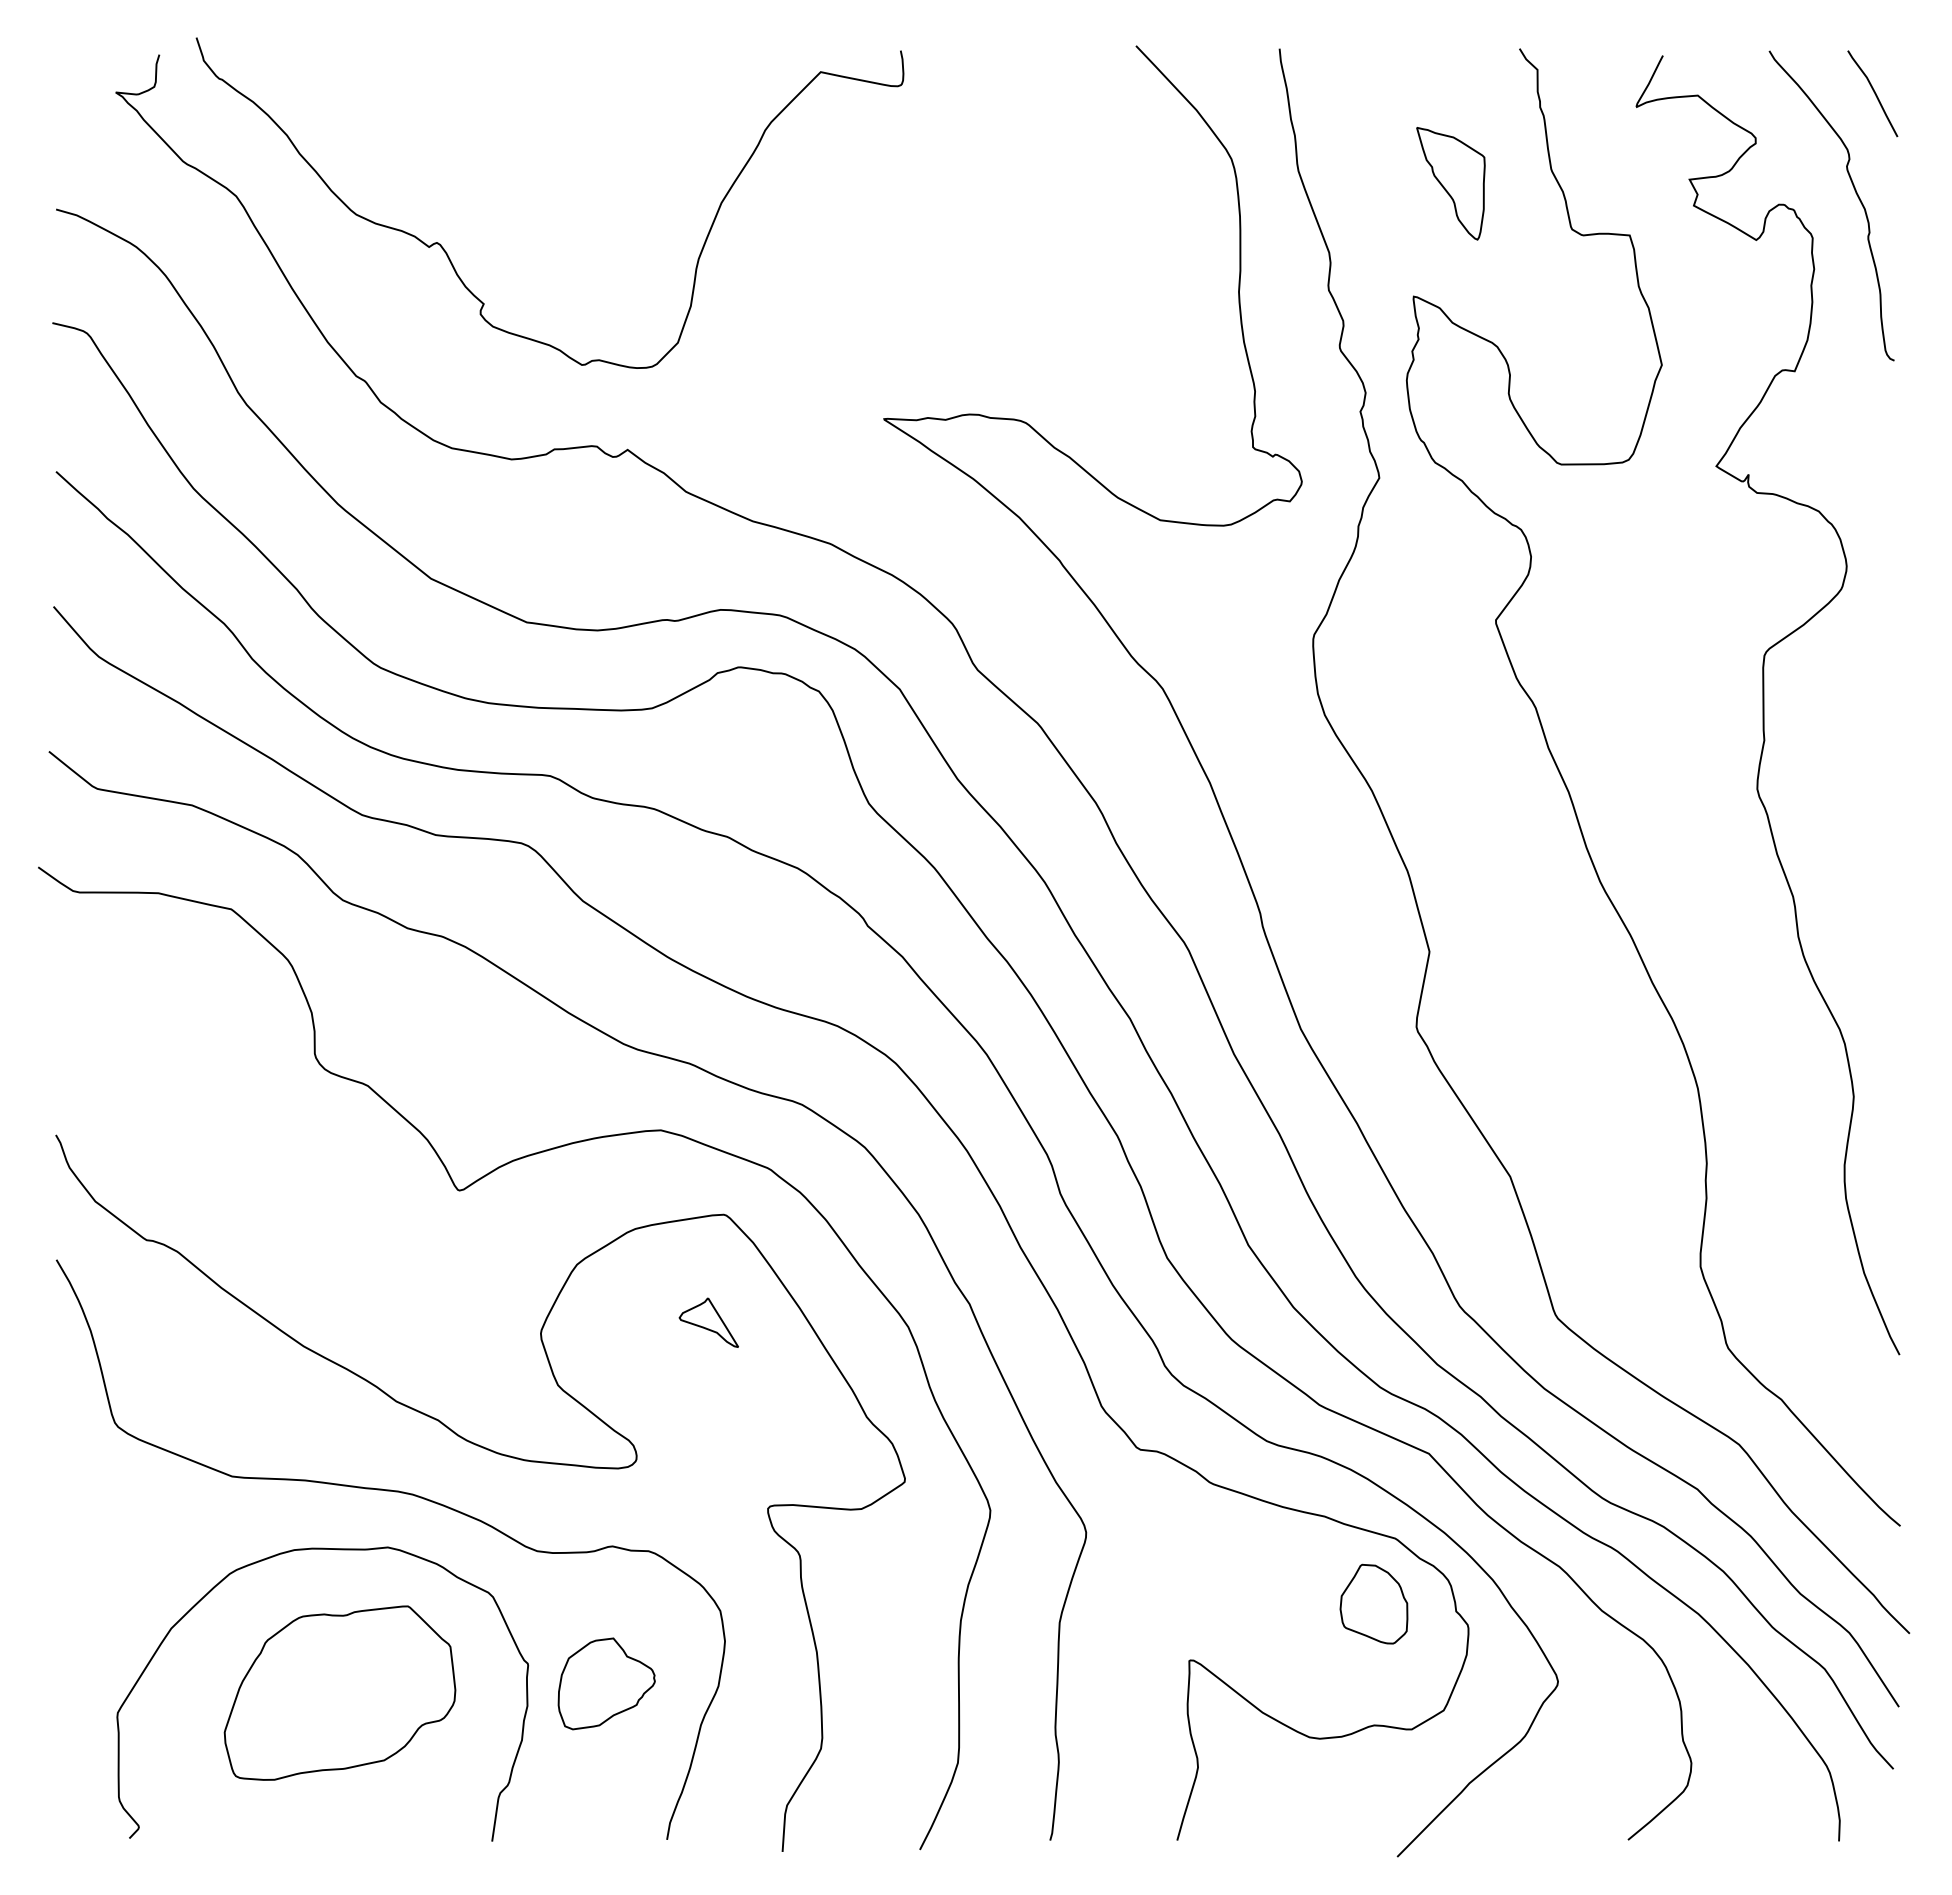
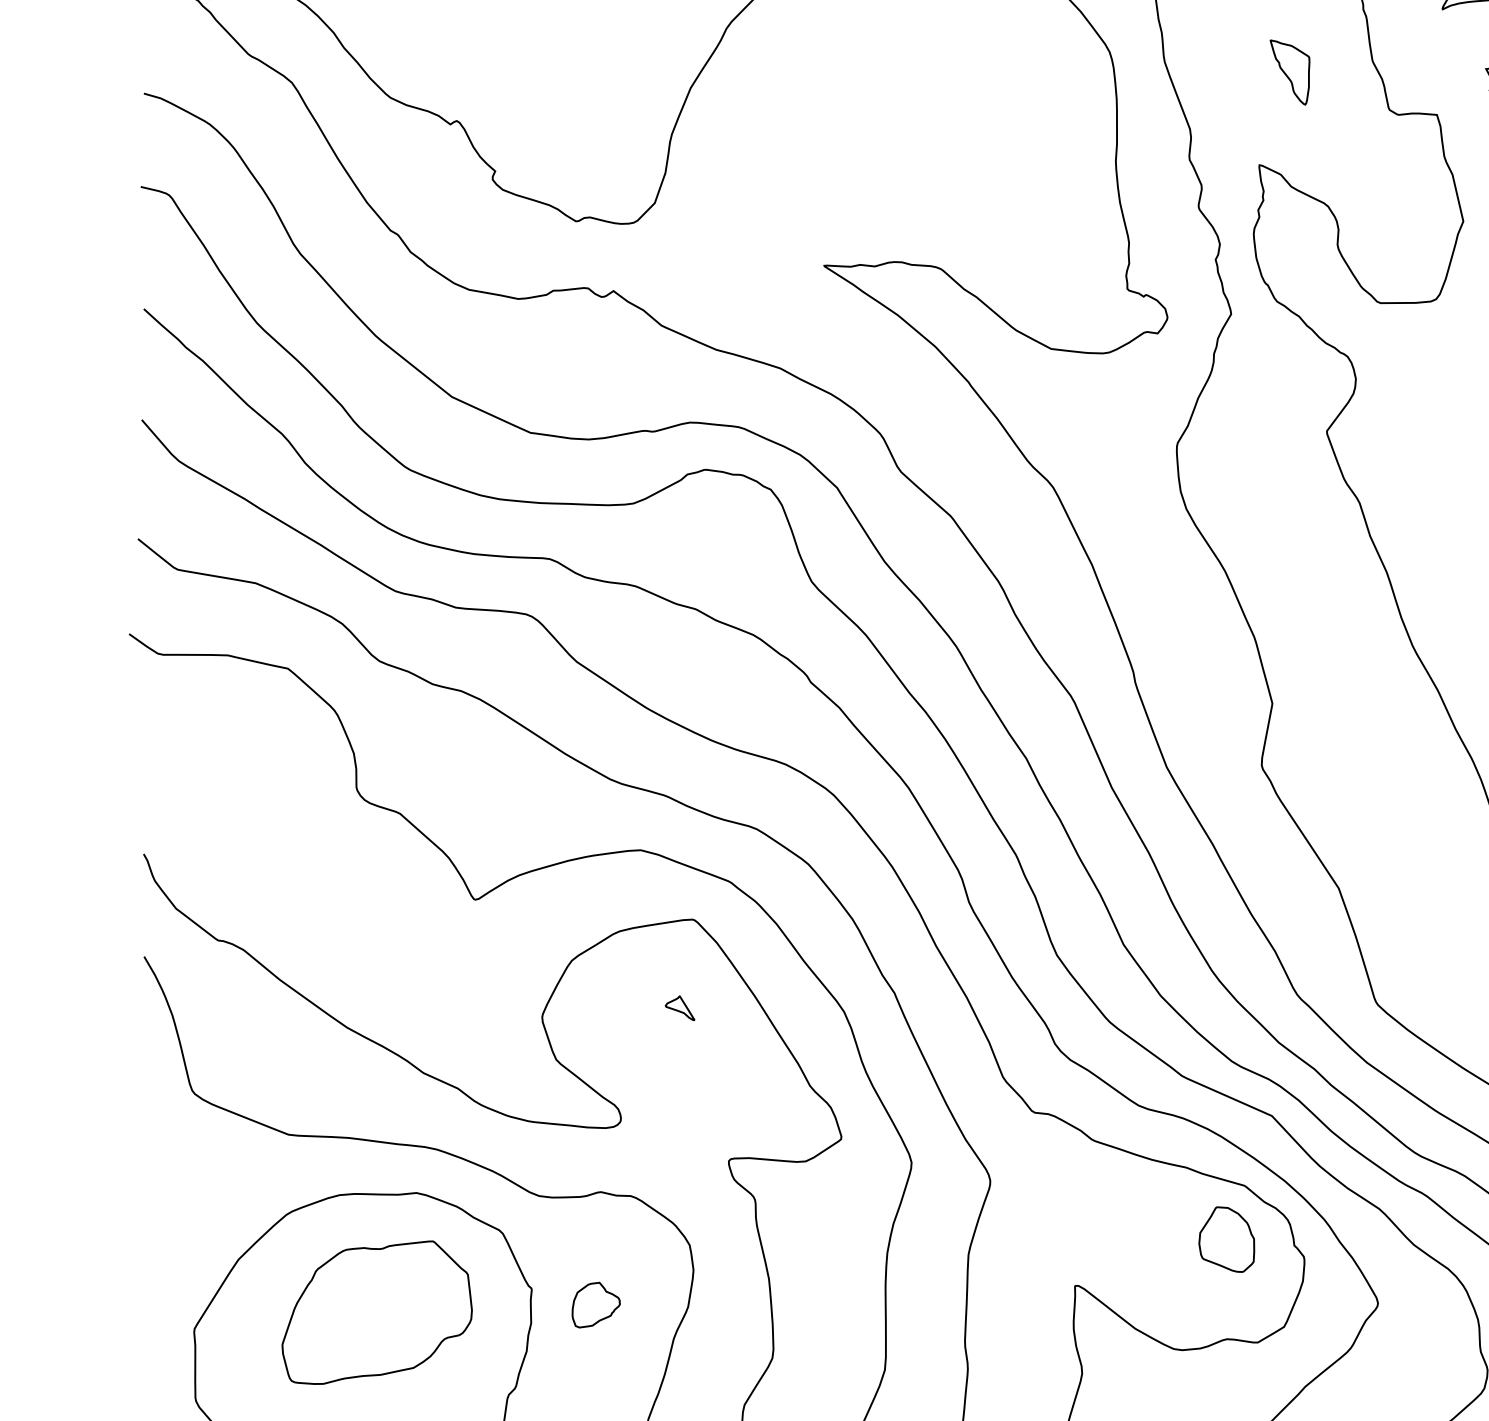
part: (1450, 183) -> (1289, 72), size x0.7
part: (708, 1322) -> (679, 1008), size x0.6
part: (606, 1683) -> (596, 1304), size x0.6

